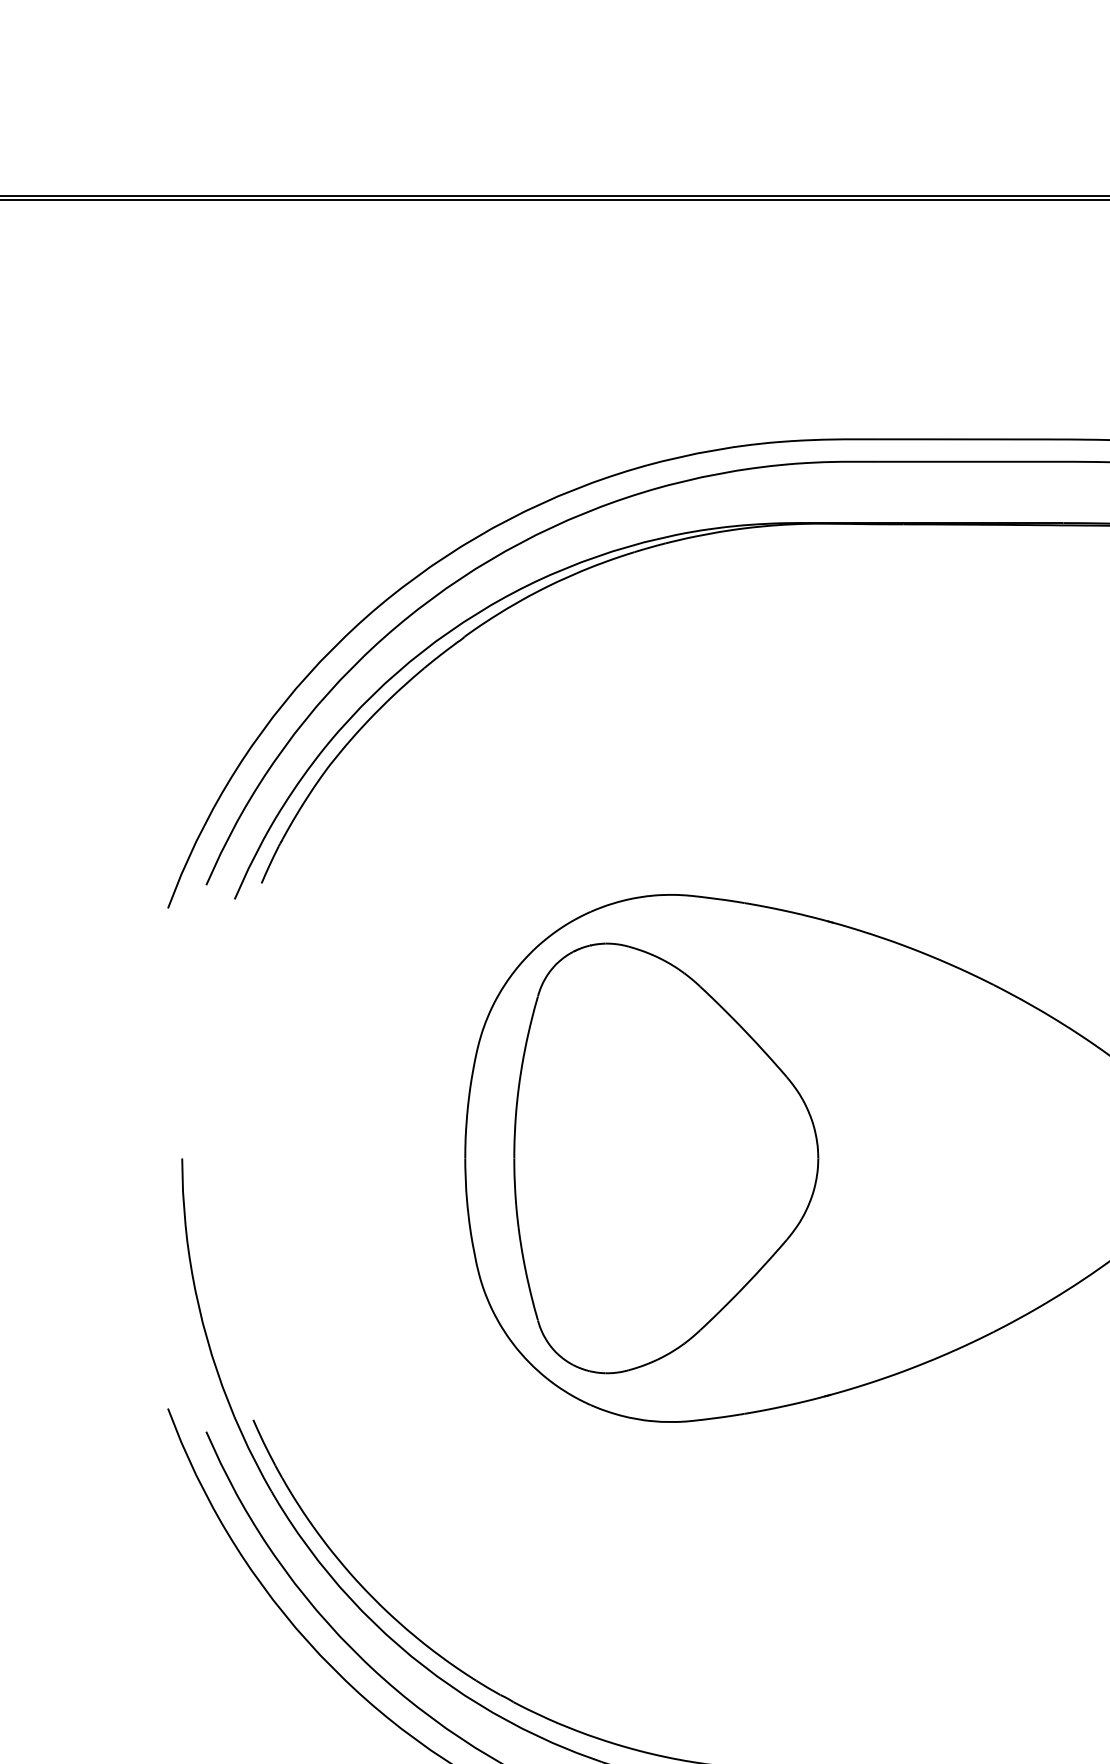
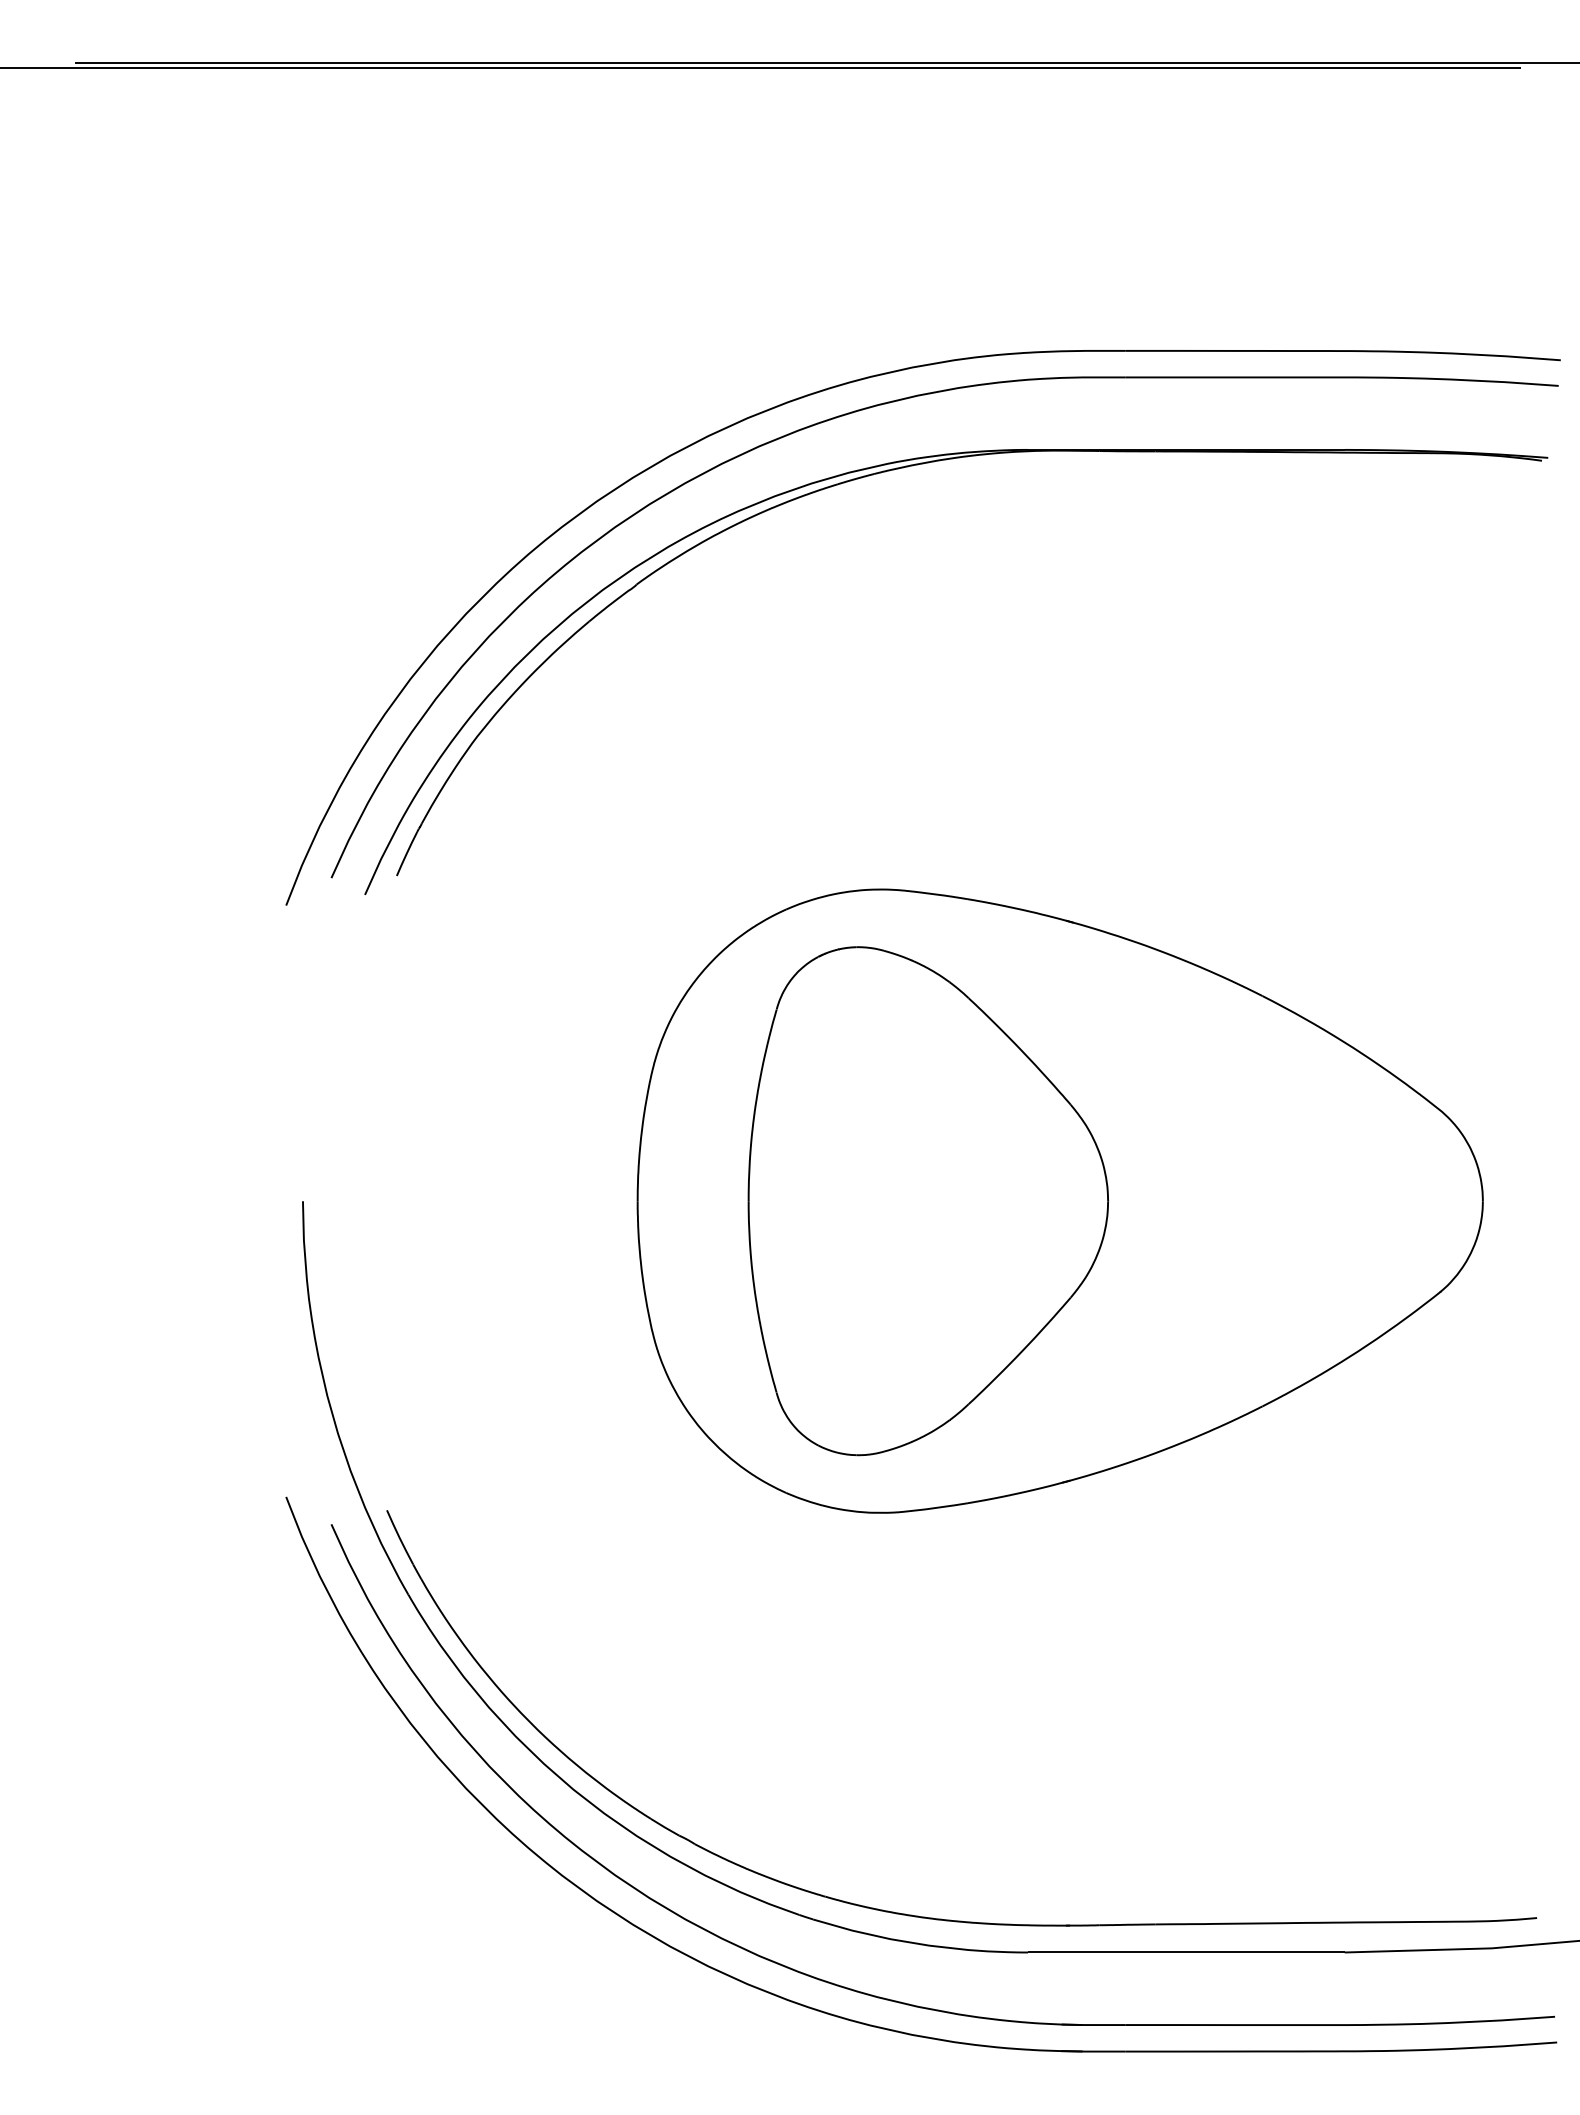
part: (665, 1158) -> (927, 1201), moved

